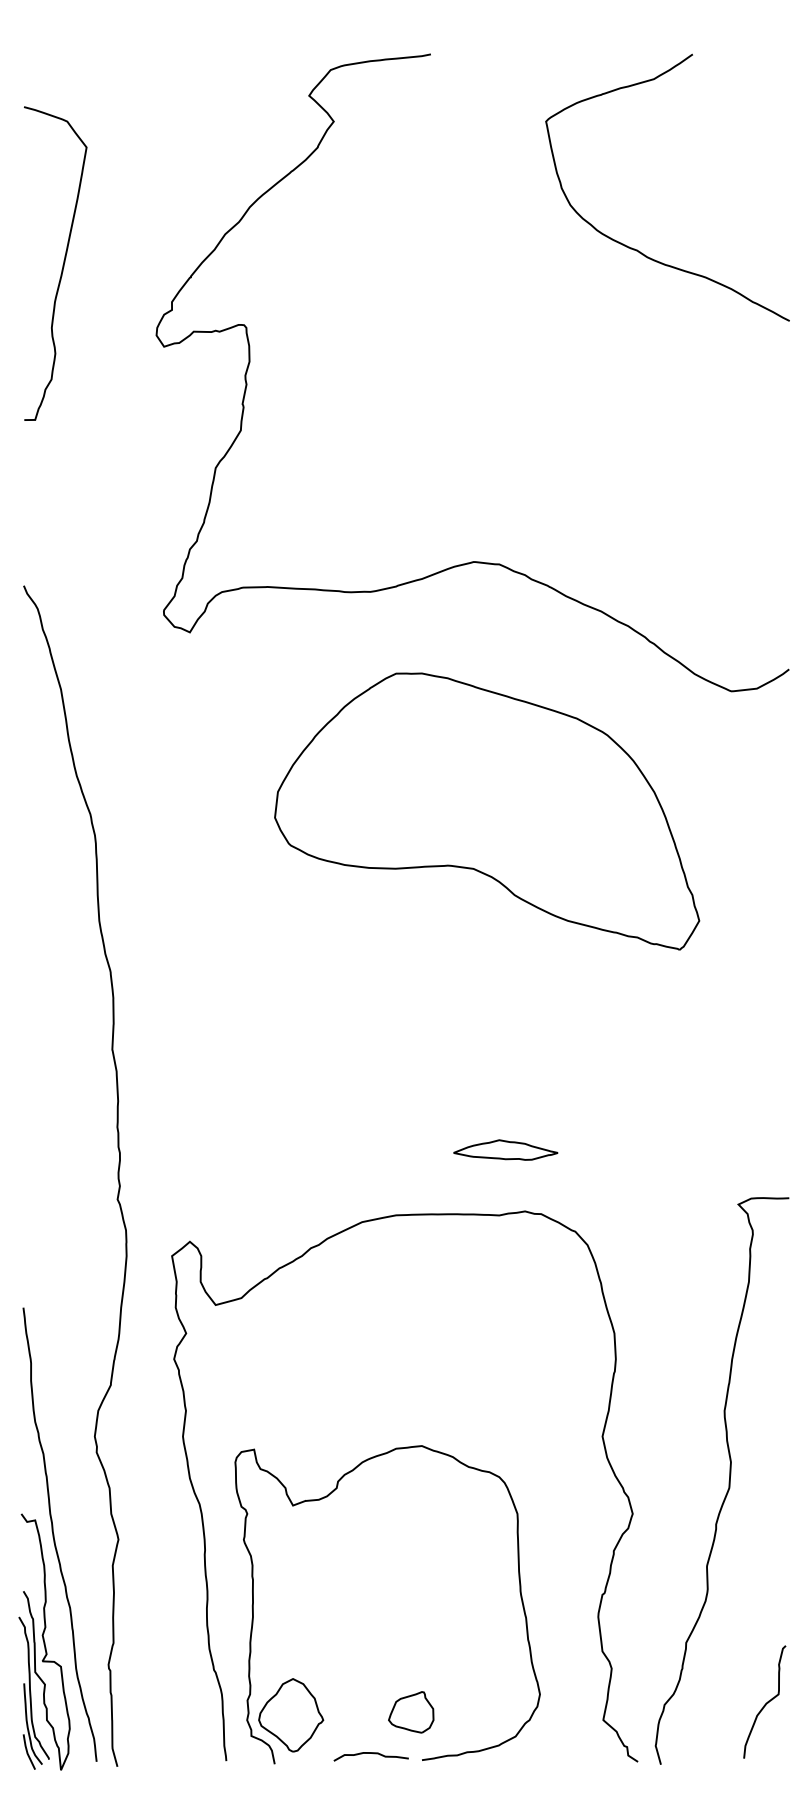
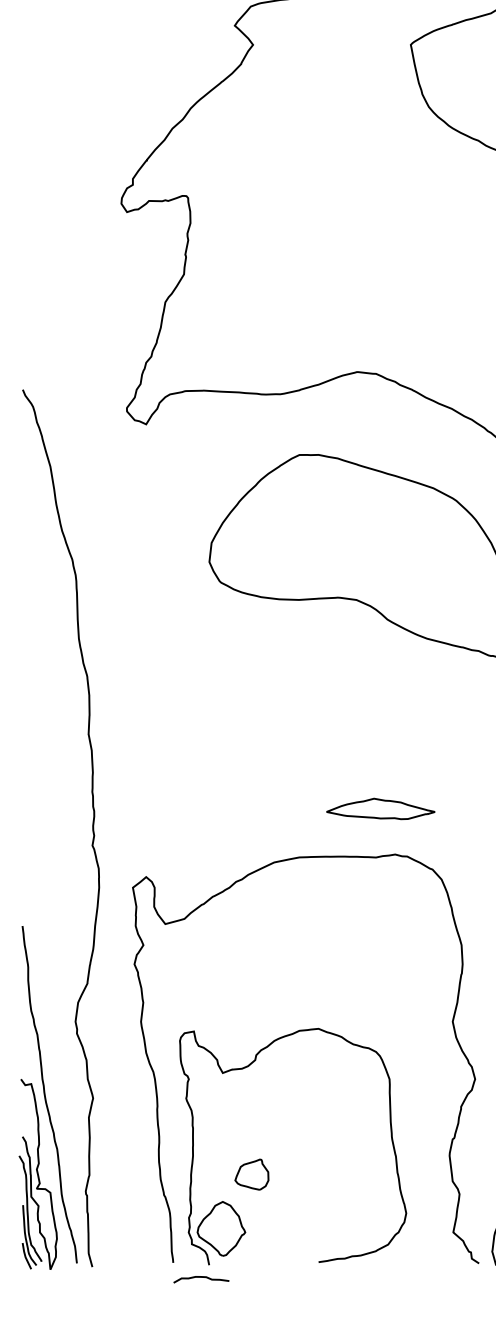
curve: (62, 264) -> (51, 151), removed
part: (505, 1149) -> (380, 808), size x1.4
part: (411, 1712) -> (252, 1174), moved
curve: (370, 1753) -> (200, 1277), moved

